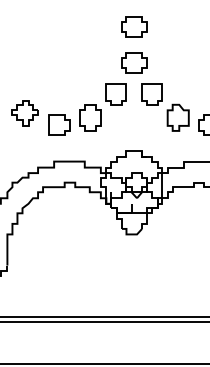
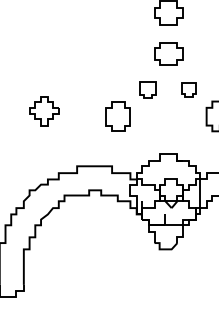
part: (115, 94) -> (147, 89), size x0.7
part: (151, 94) -> (188, 89), size x0.6
part: (59, 124) -> (83, 124), removed

